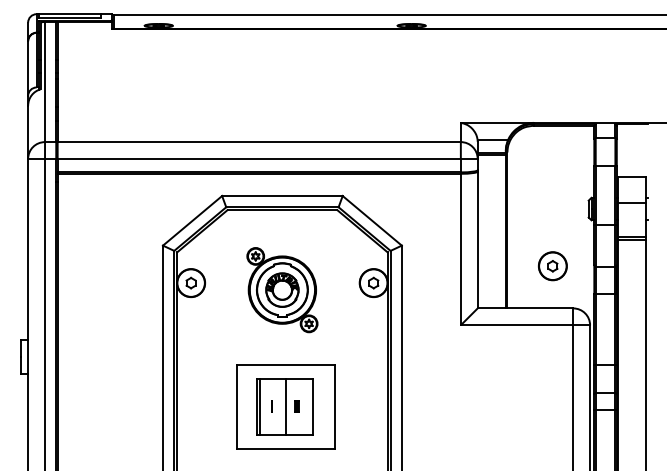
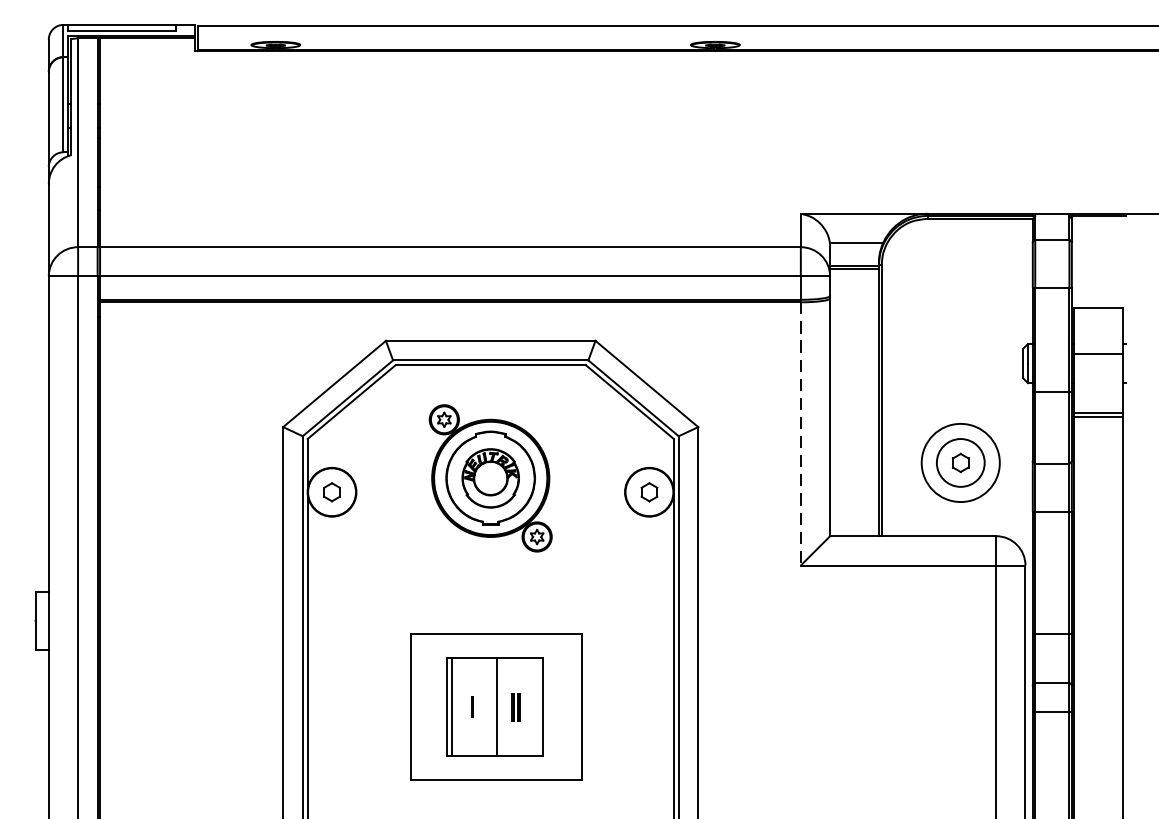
line: (460, 249) -> (800, 433), solid -> dashed
circle: (552, 266) -> (960, 463), size x1.6
part: (282, 290) -> (490, 479), moved
part: (296, 406) -> (515, 706), size x1.4

